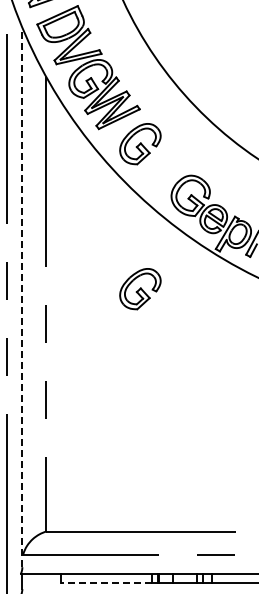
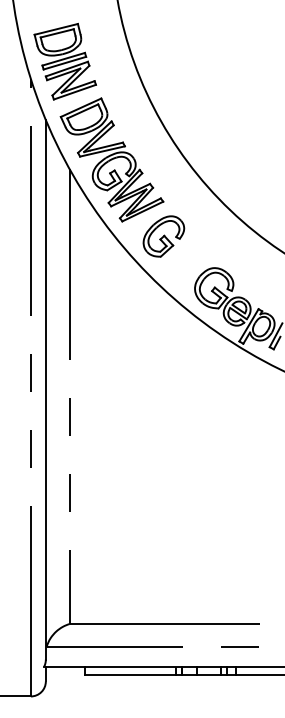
part: (140, 289) -> (163, 381), removed
line: (22, 297) -> (45, 389), dashed -> solid
line: (107, 583) -> (130, 675), dashed -> solid

